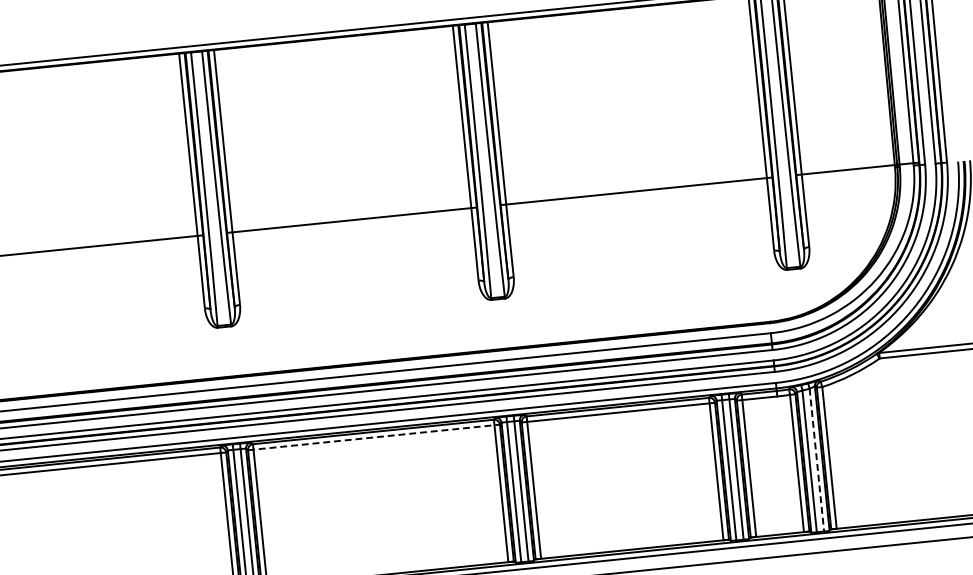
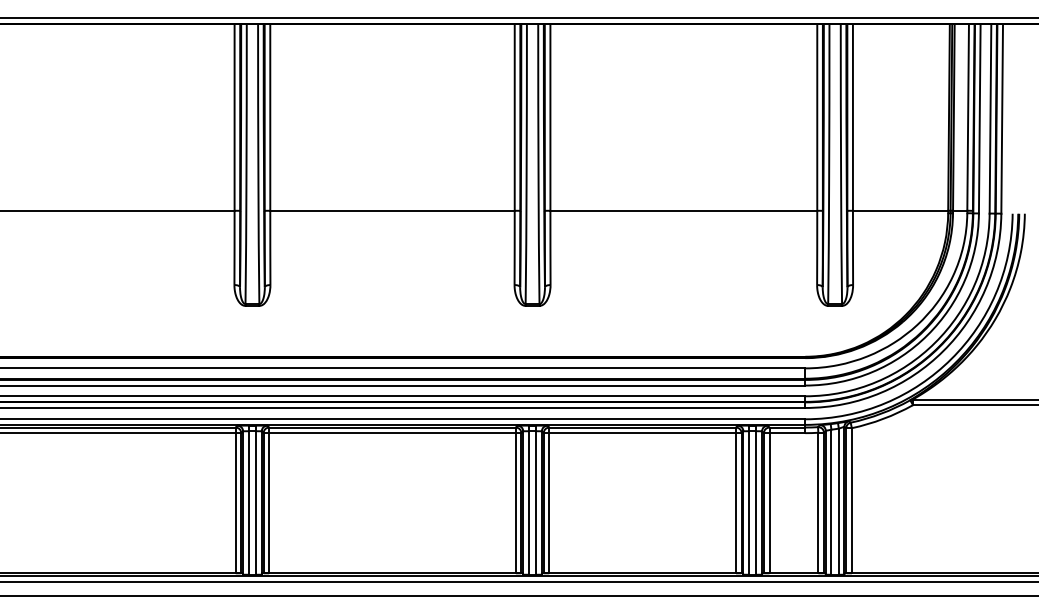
line: (374, 437) -> (392, 433), dashed -> solid
line: (816, 460) -> (838, 502), dashed -> solid

